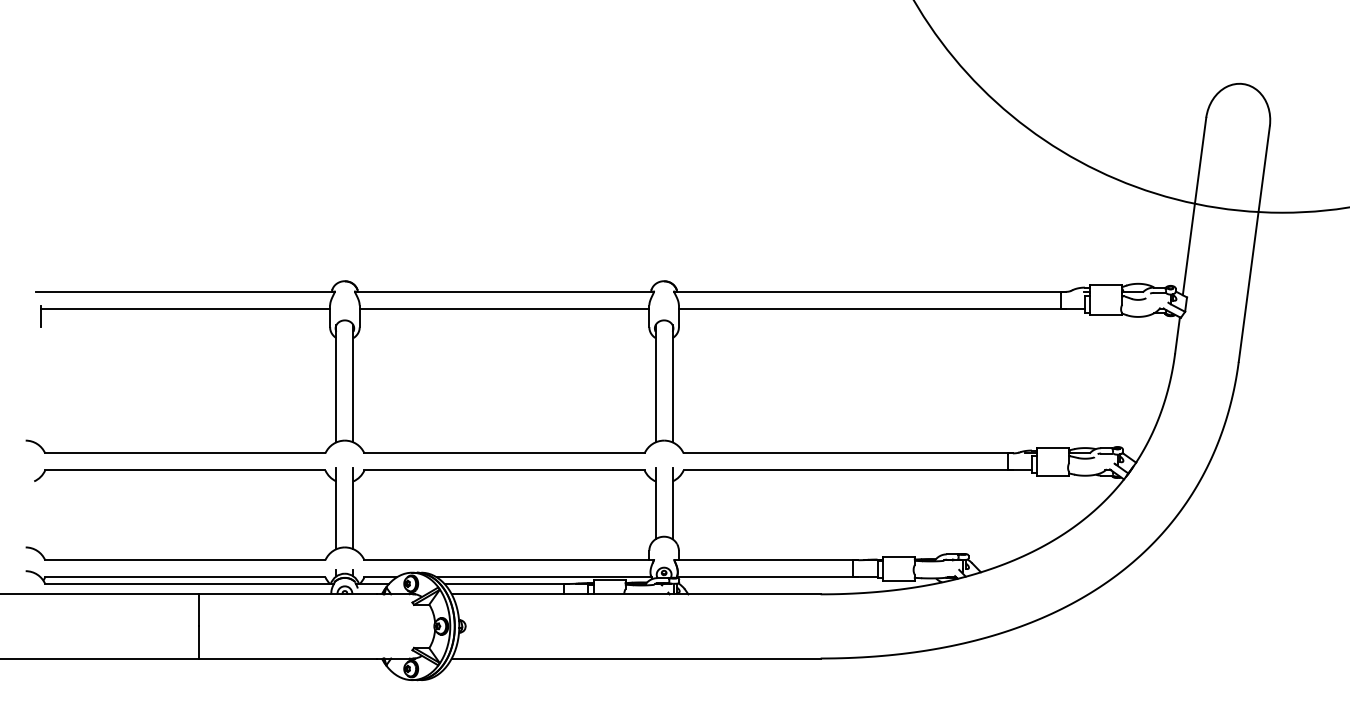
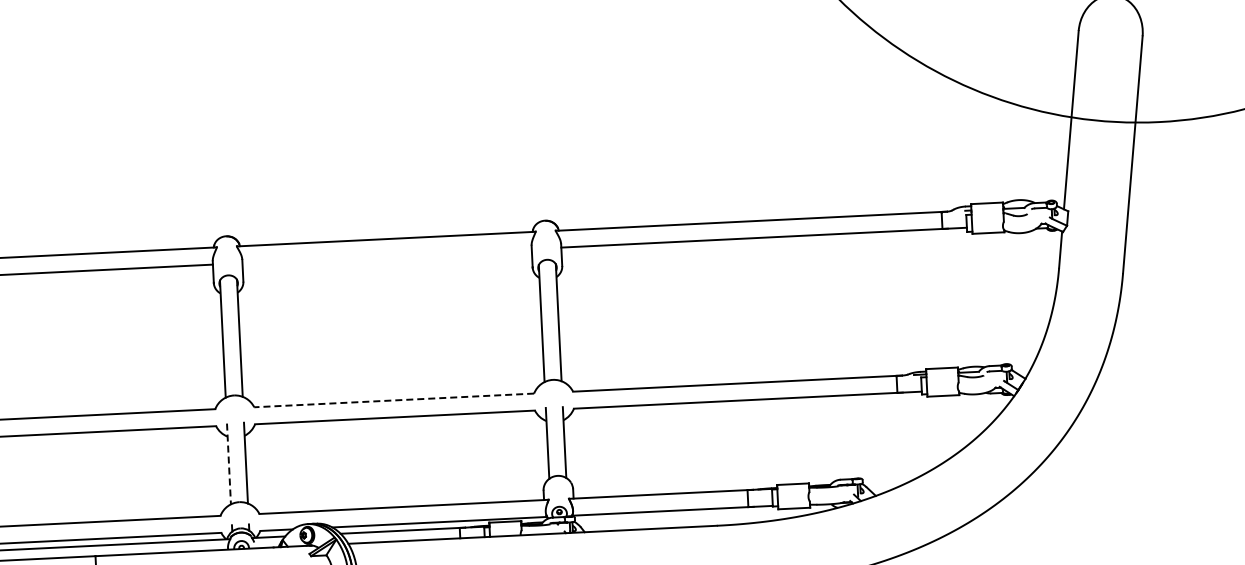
line: (504, 308) -> (387, 255), removed
line: (504, 453) -> (394, 400), solid -> dashed
line: (336, 509) -> (229, 464), solid -> dashed

